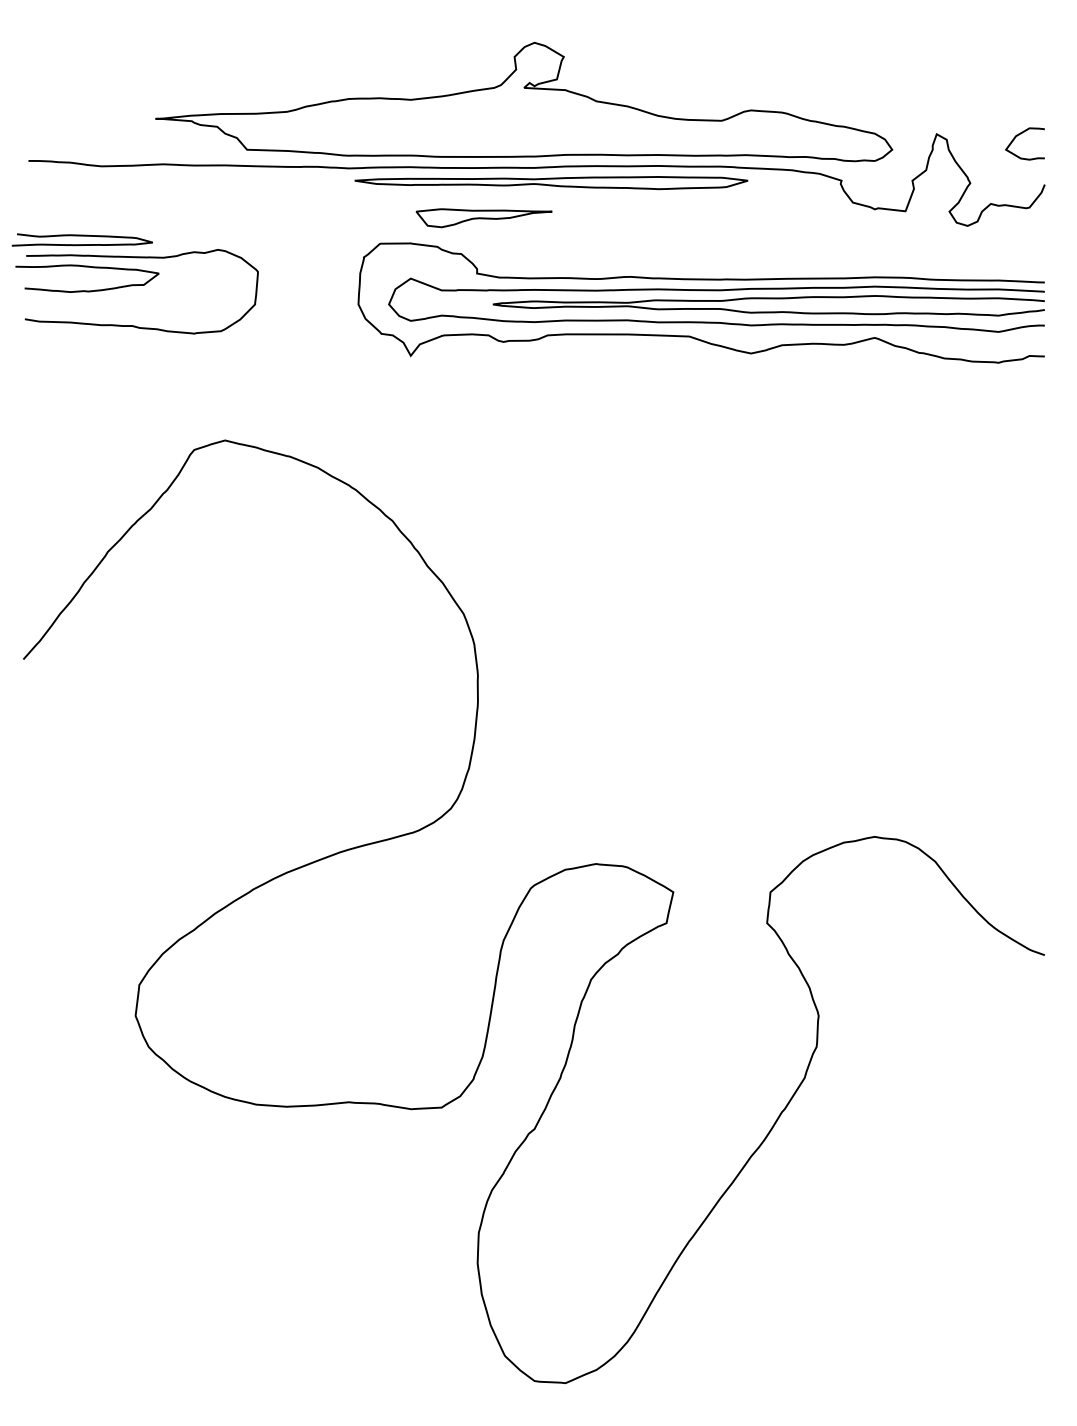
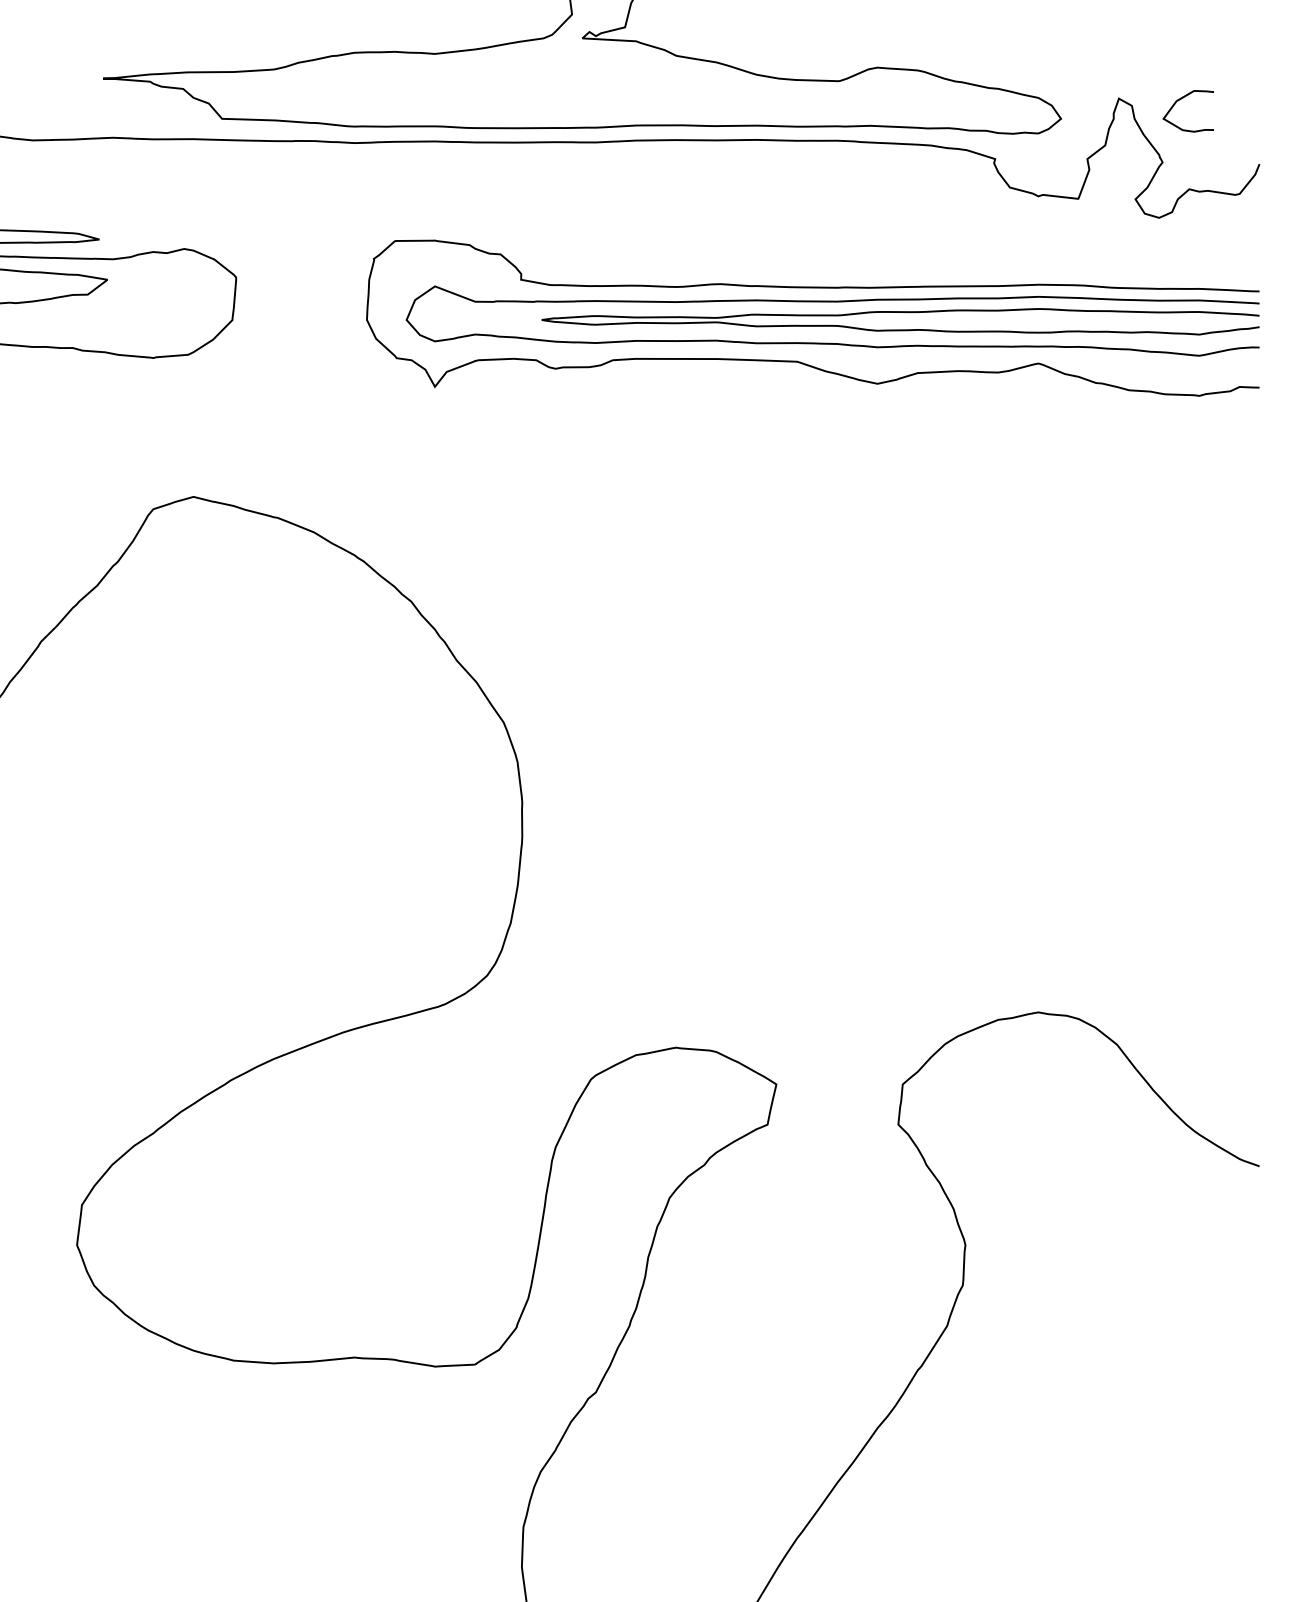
curve: (1019, 135) -> (1181, 100), moved
part: (551, 183) -> (617, 162), removed
part: (483, 218) -> (529, 208), removed

